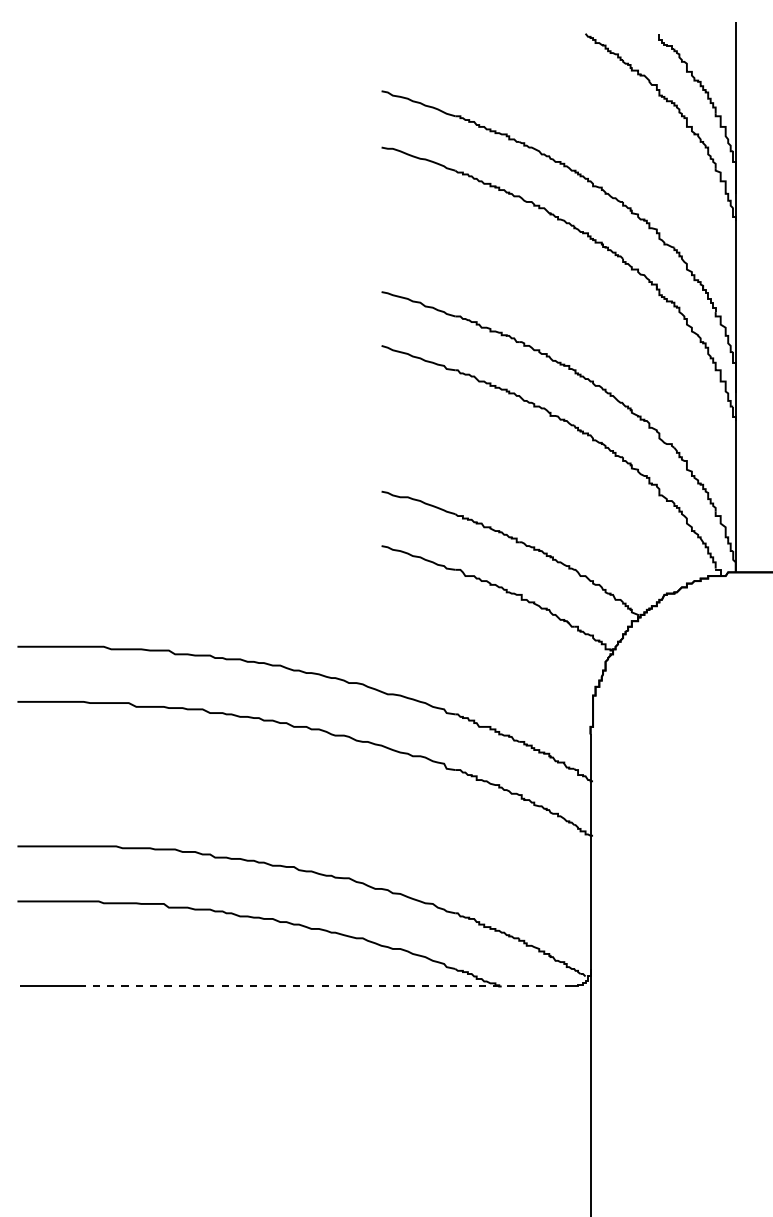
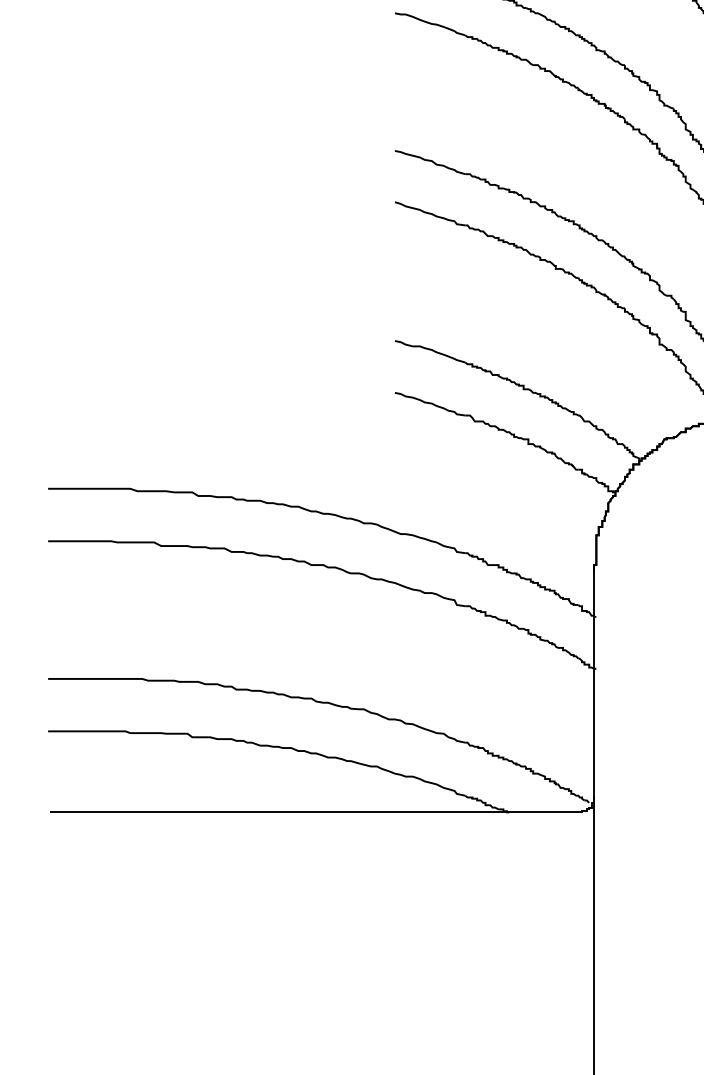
line: (324, 986) -> (340, 812), dashed -> solid

